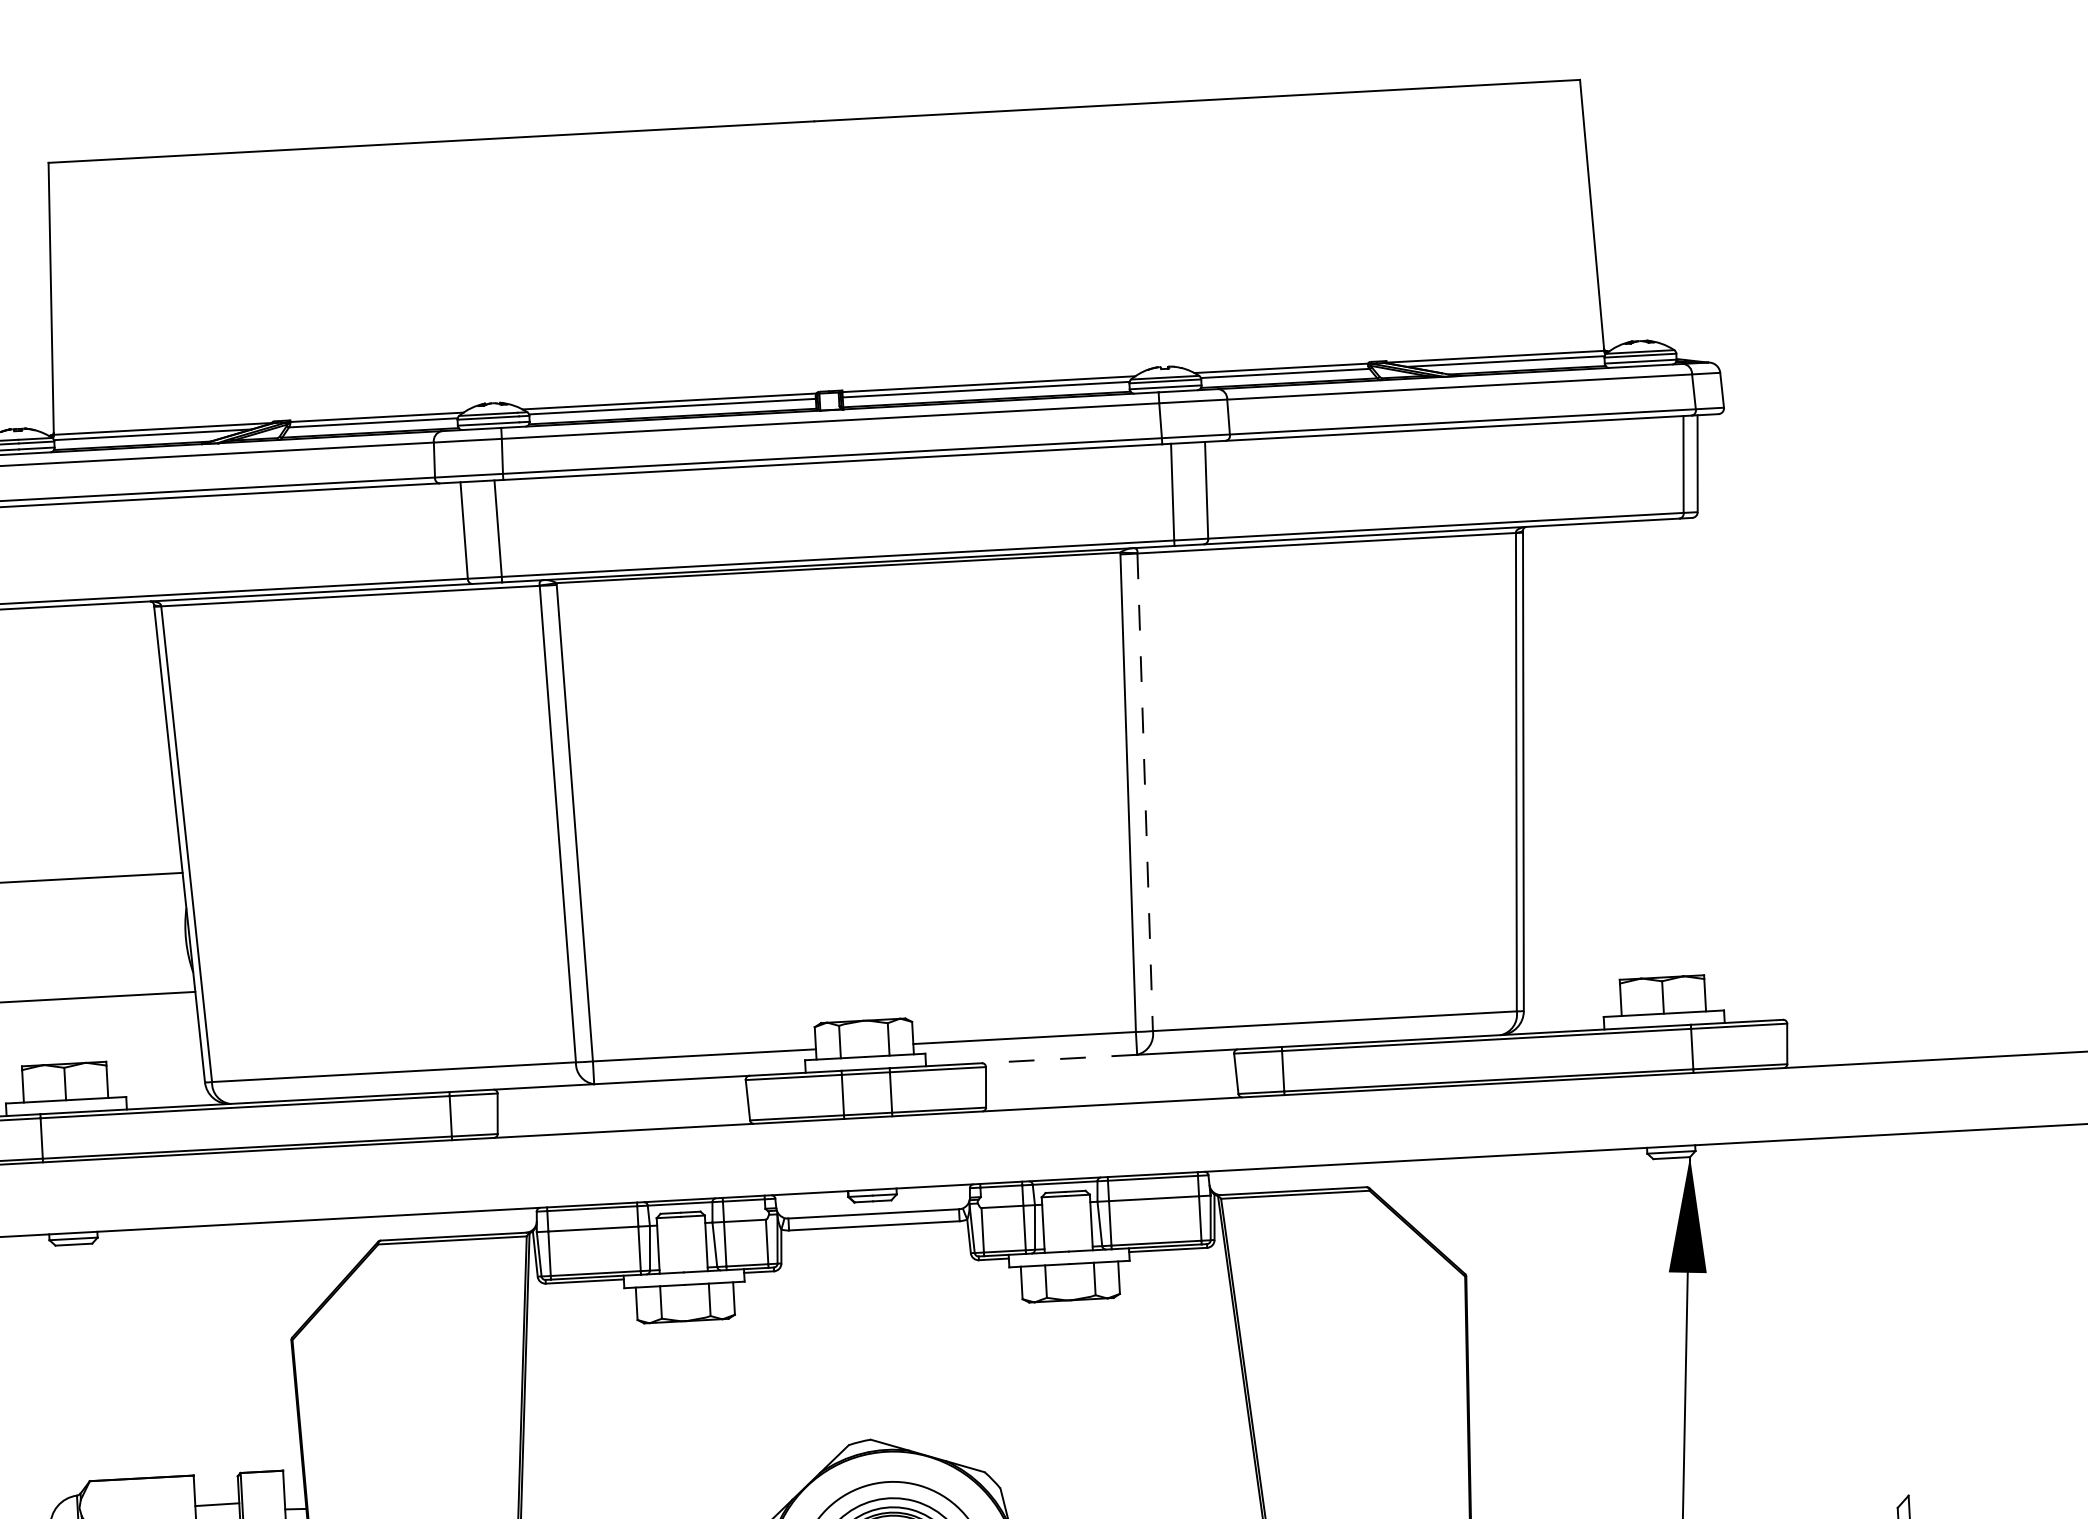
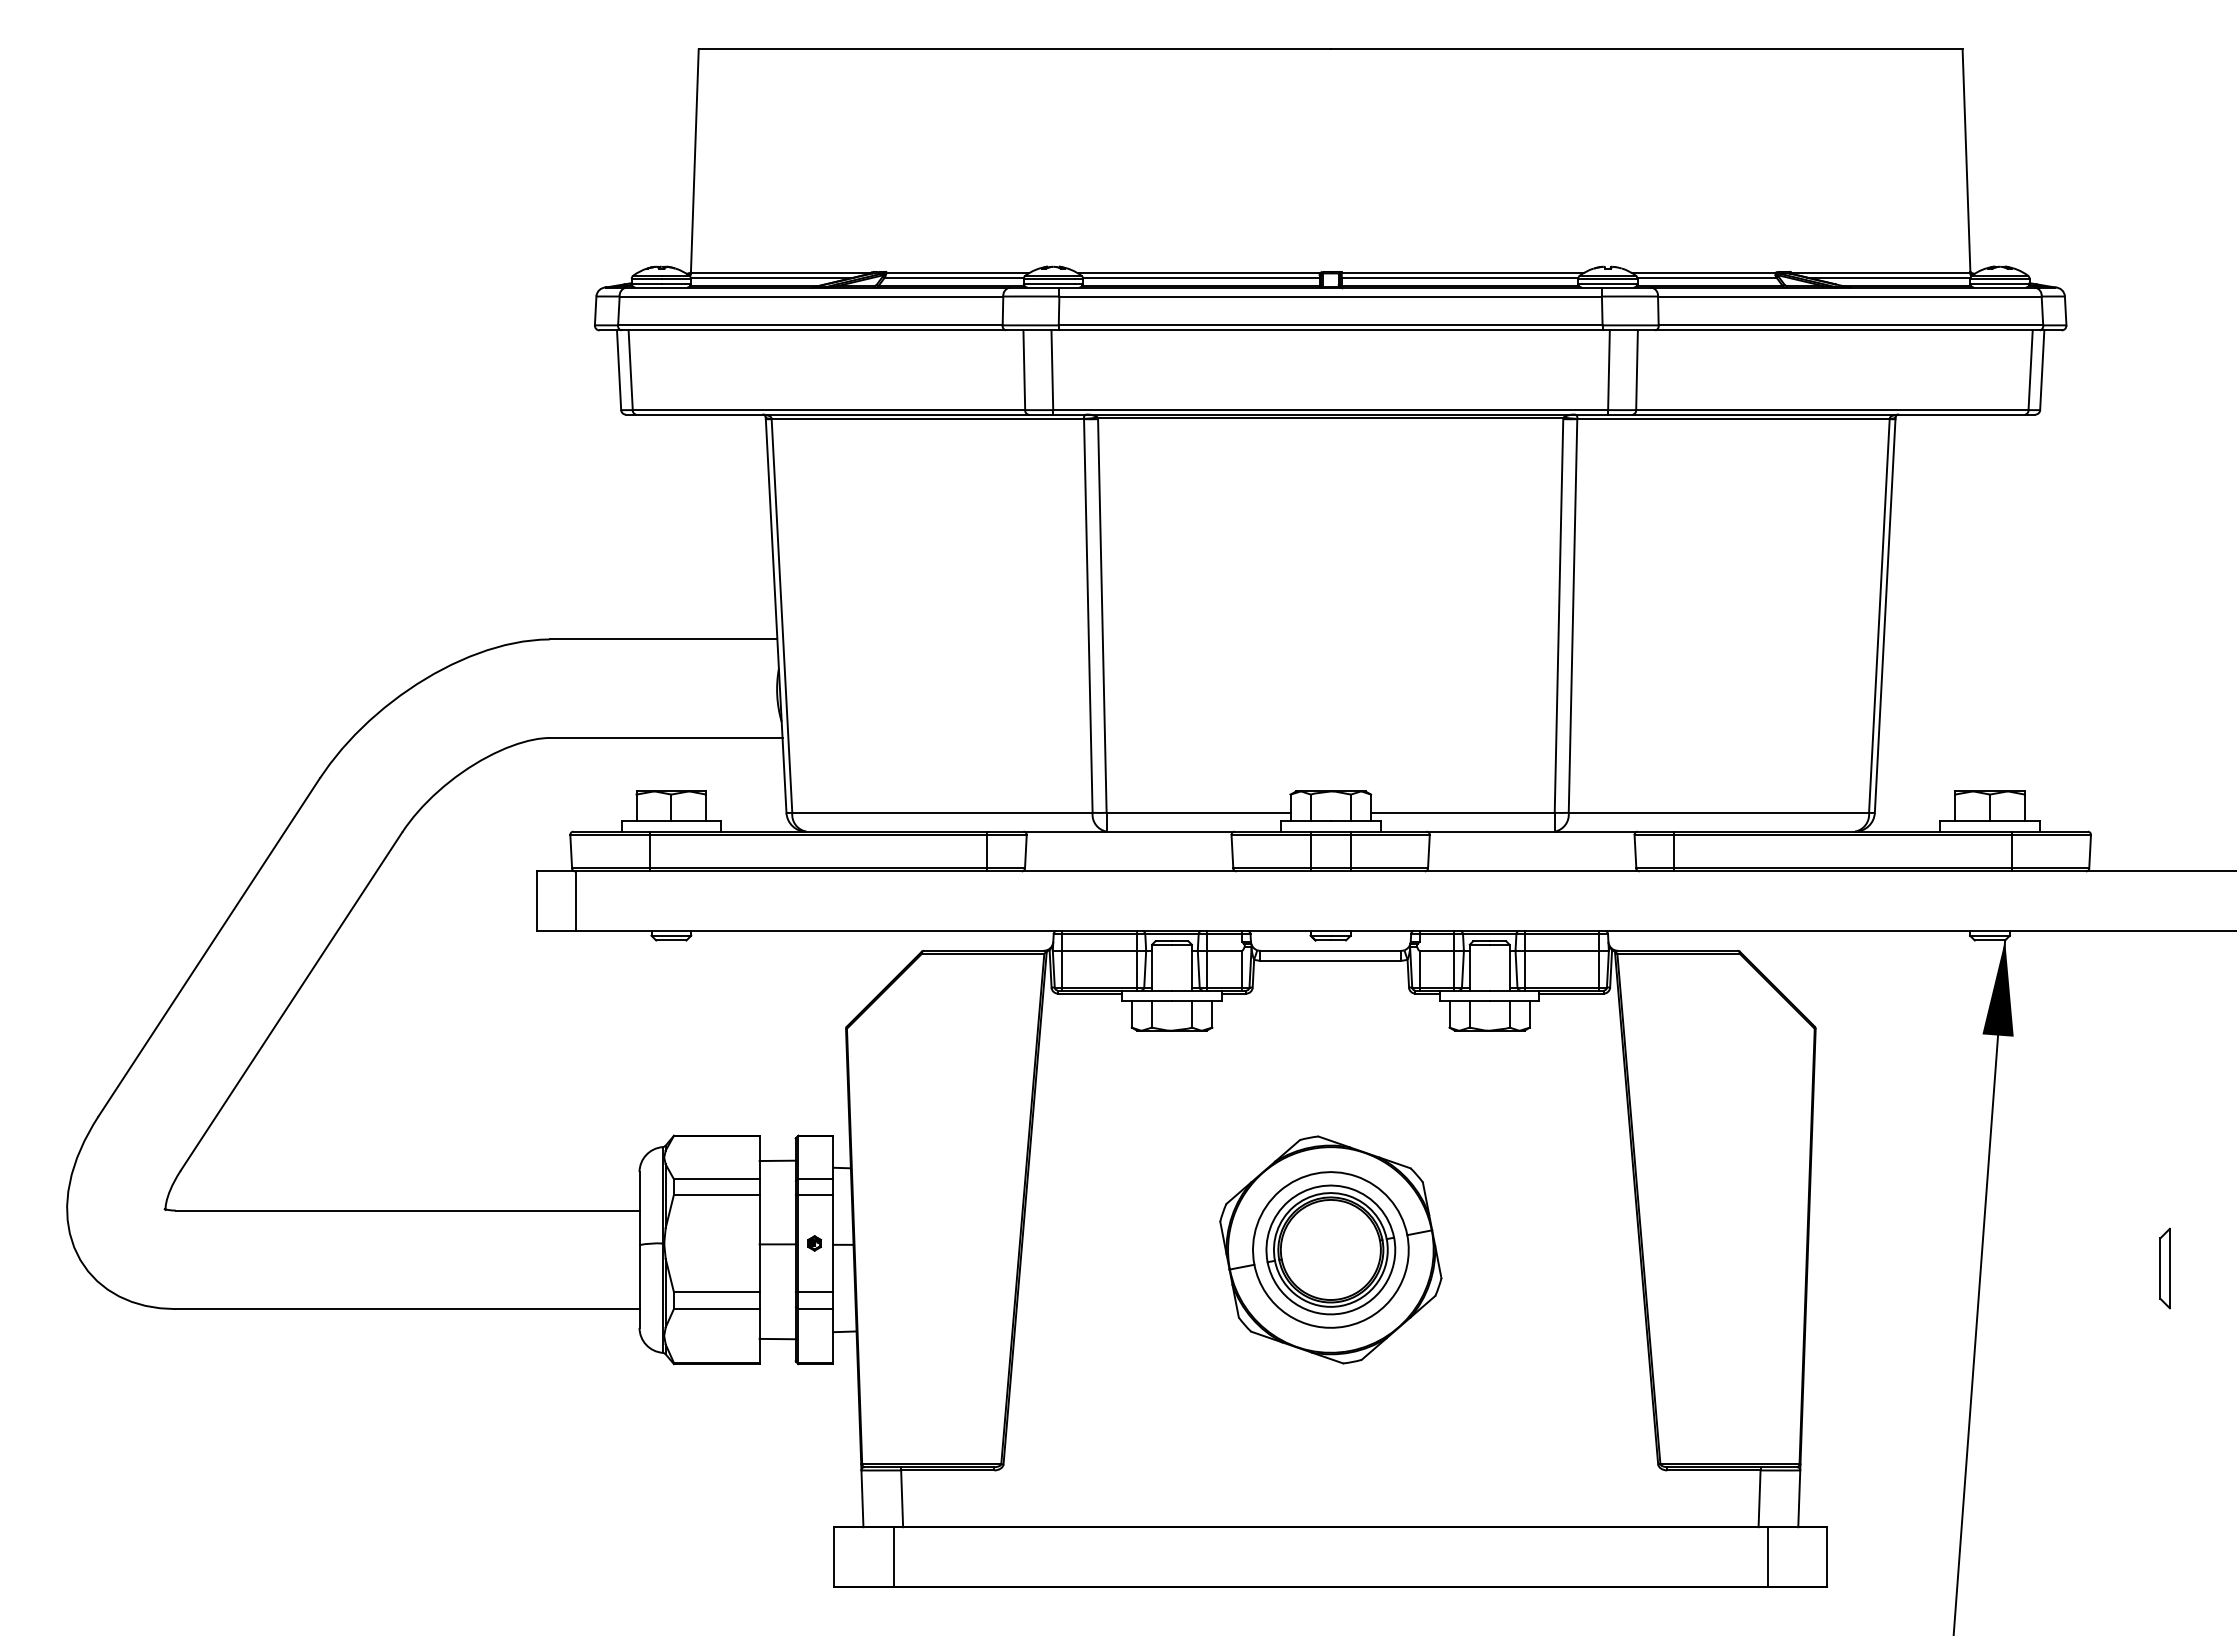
line: (1145, 792) -> (1573, 616), dashed -> solid
line: (1059, 1058) -> (1490, 831), dashed -> solid

